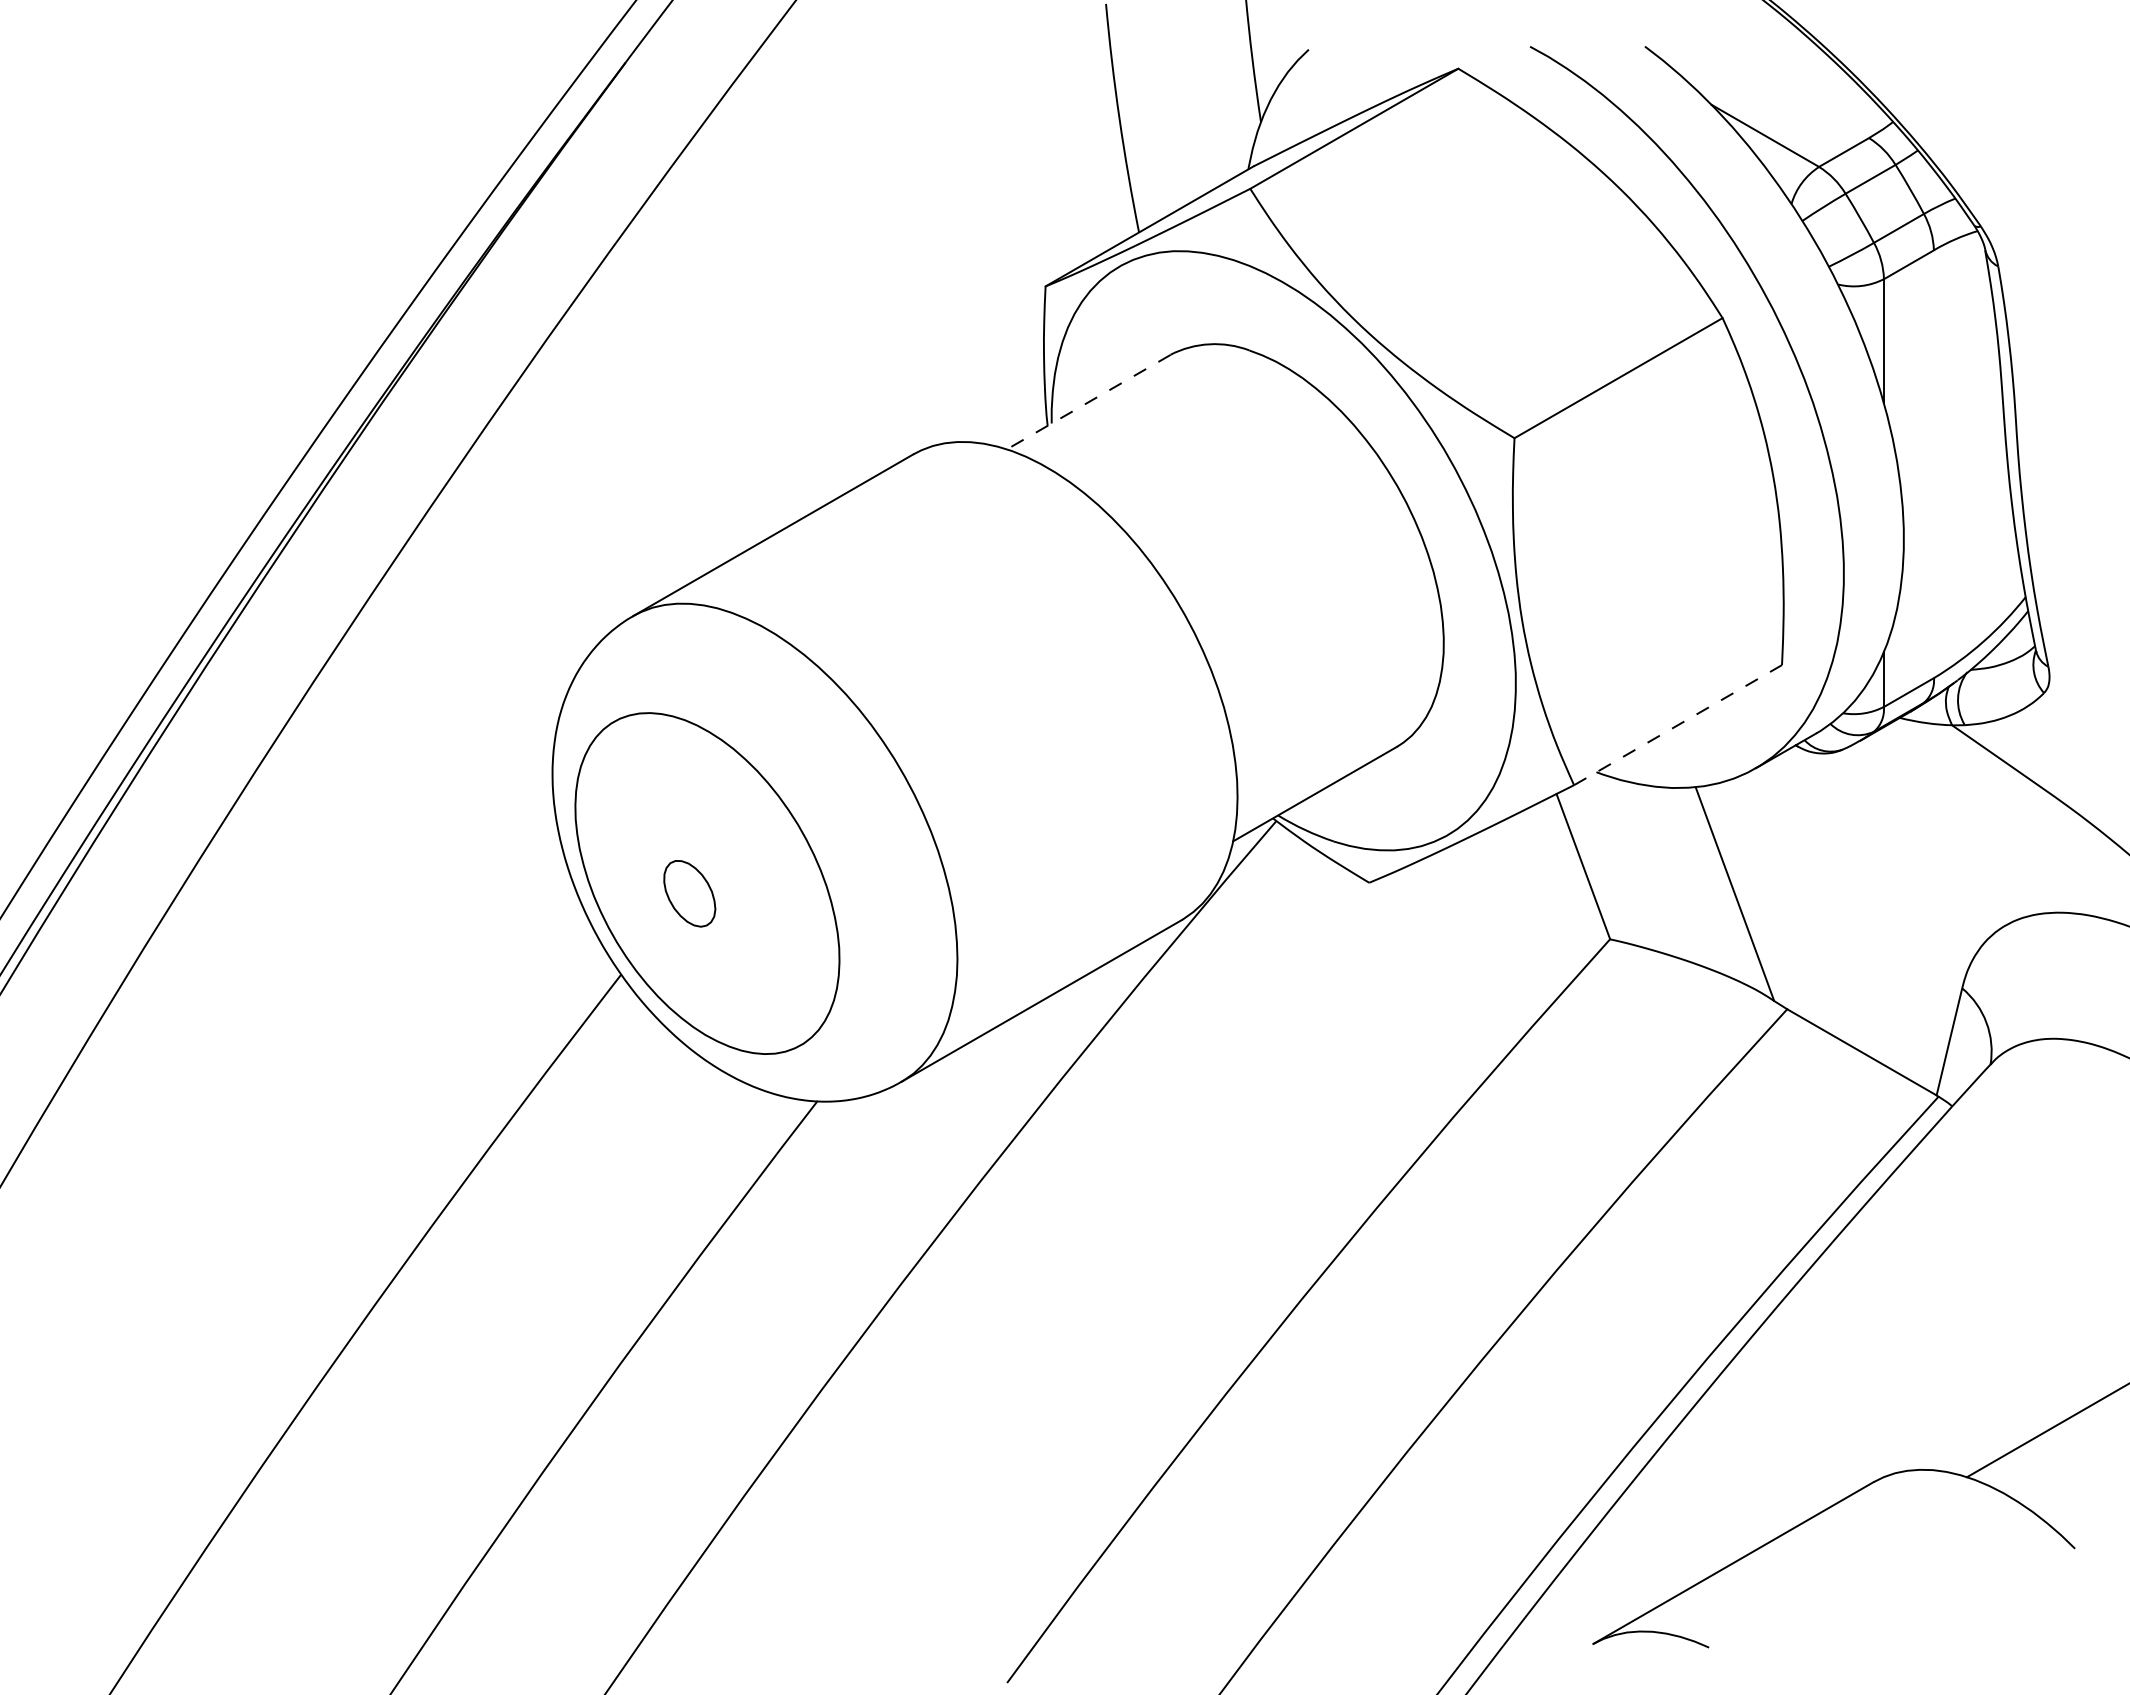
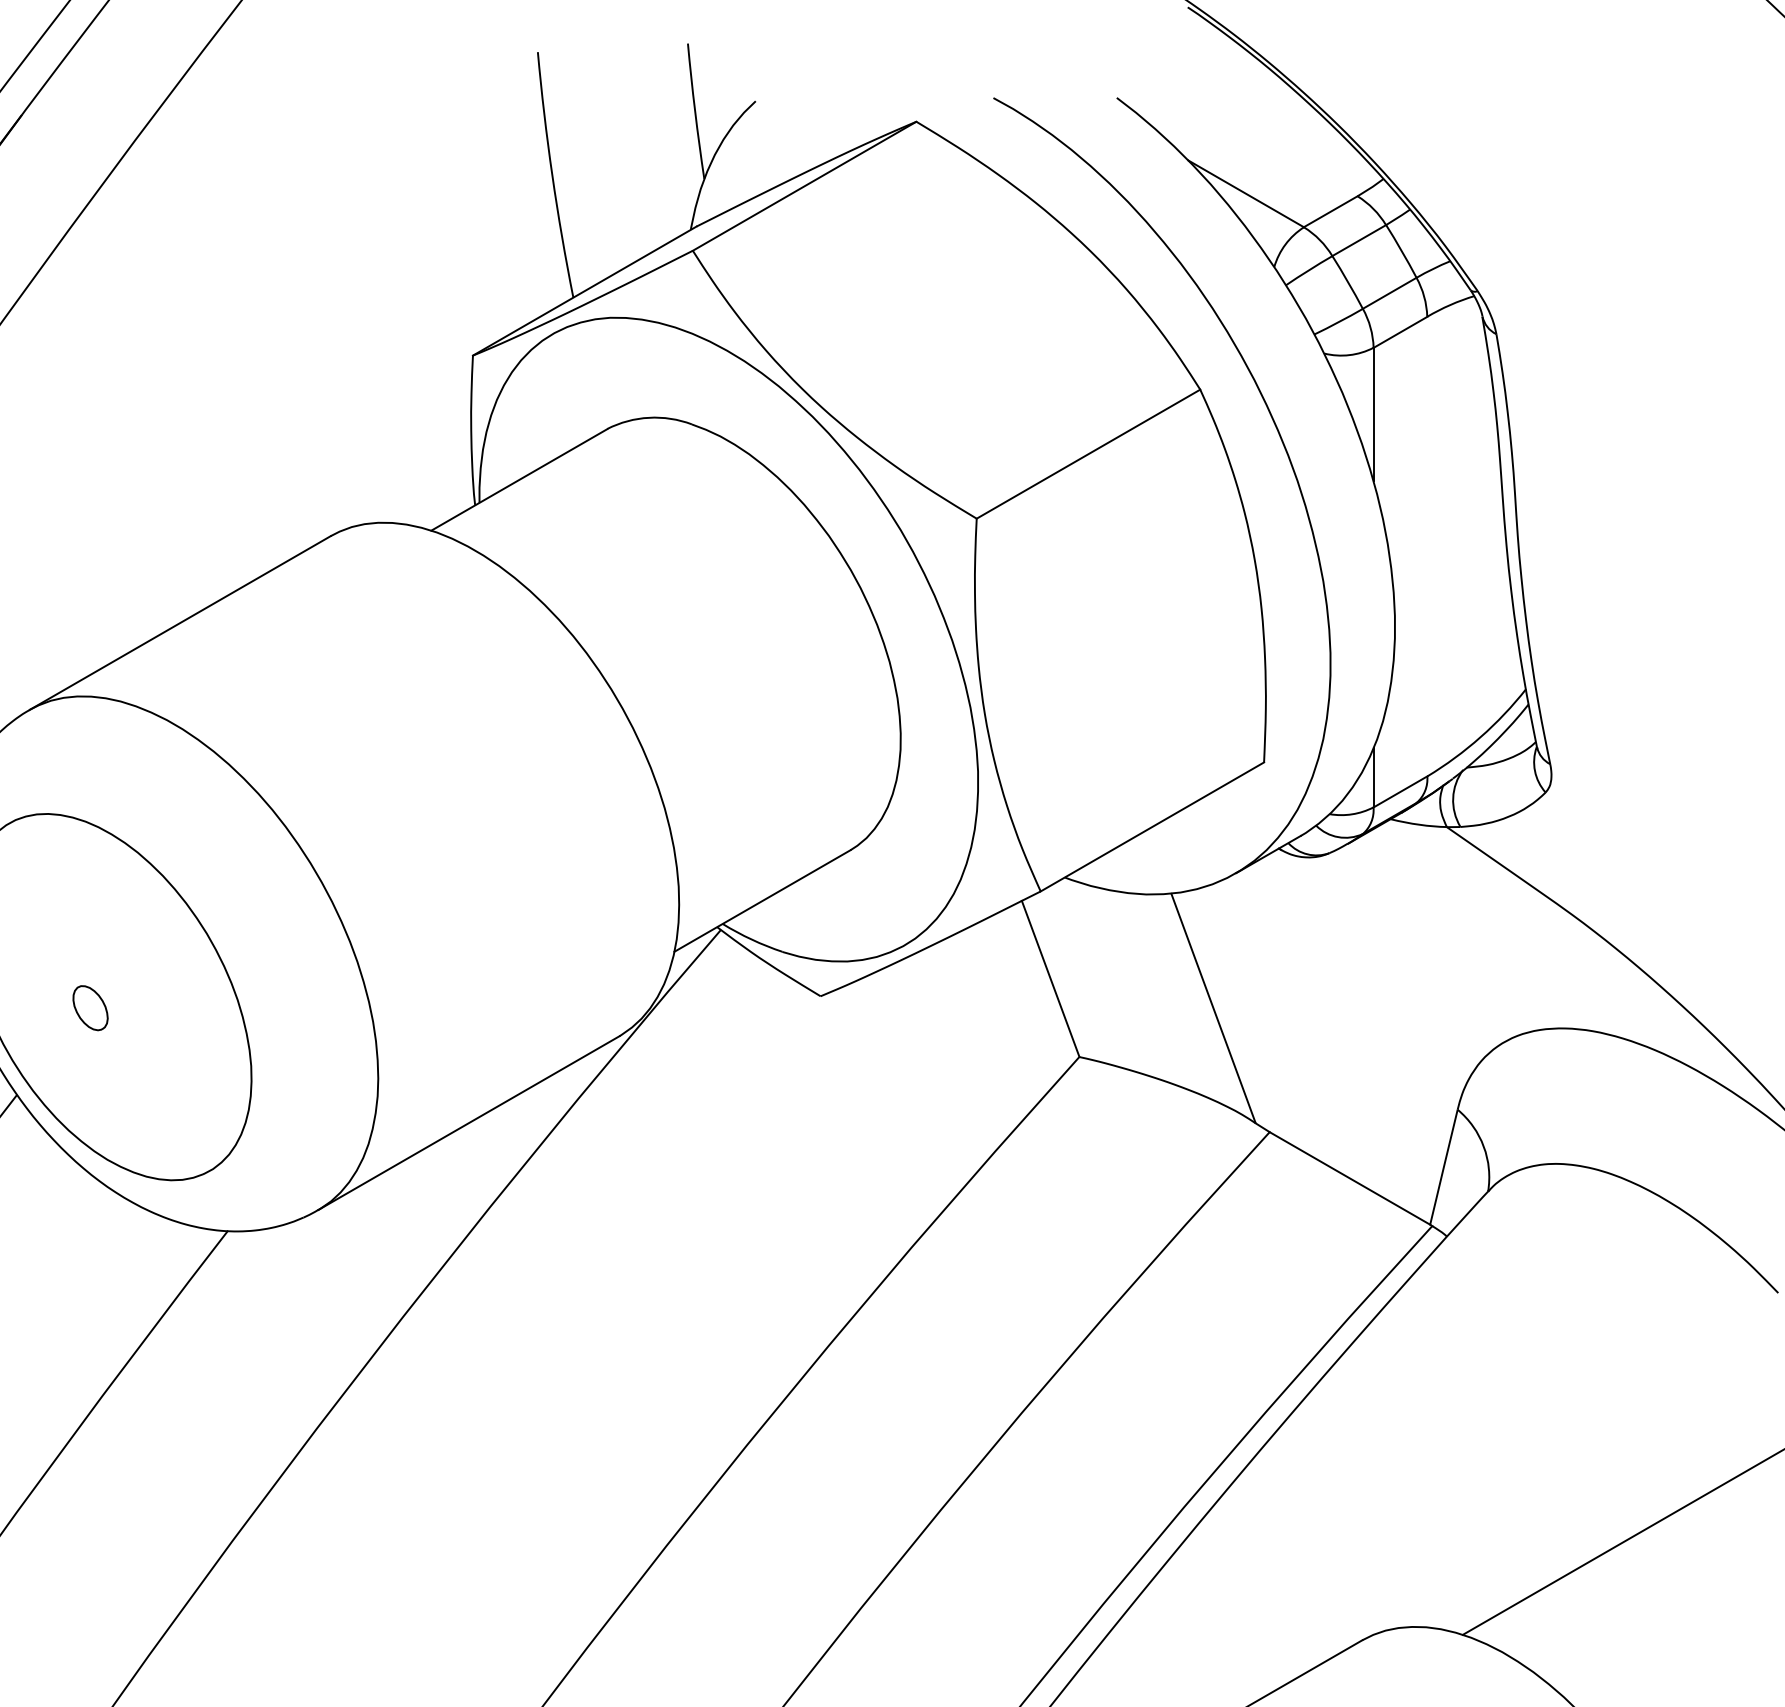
line: (1088, 402) -> (519, 480), dashed -> solid
line: (1678, 724) -> (1152, 826), dashed -> solid
part: (689, 893) -> (90, 1007), size x0.62

